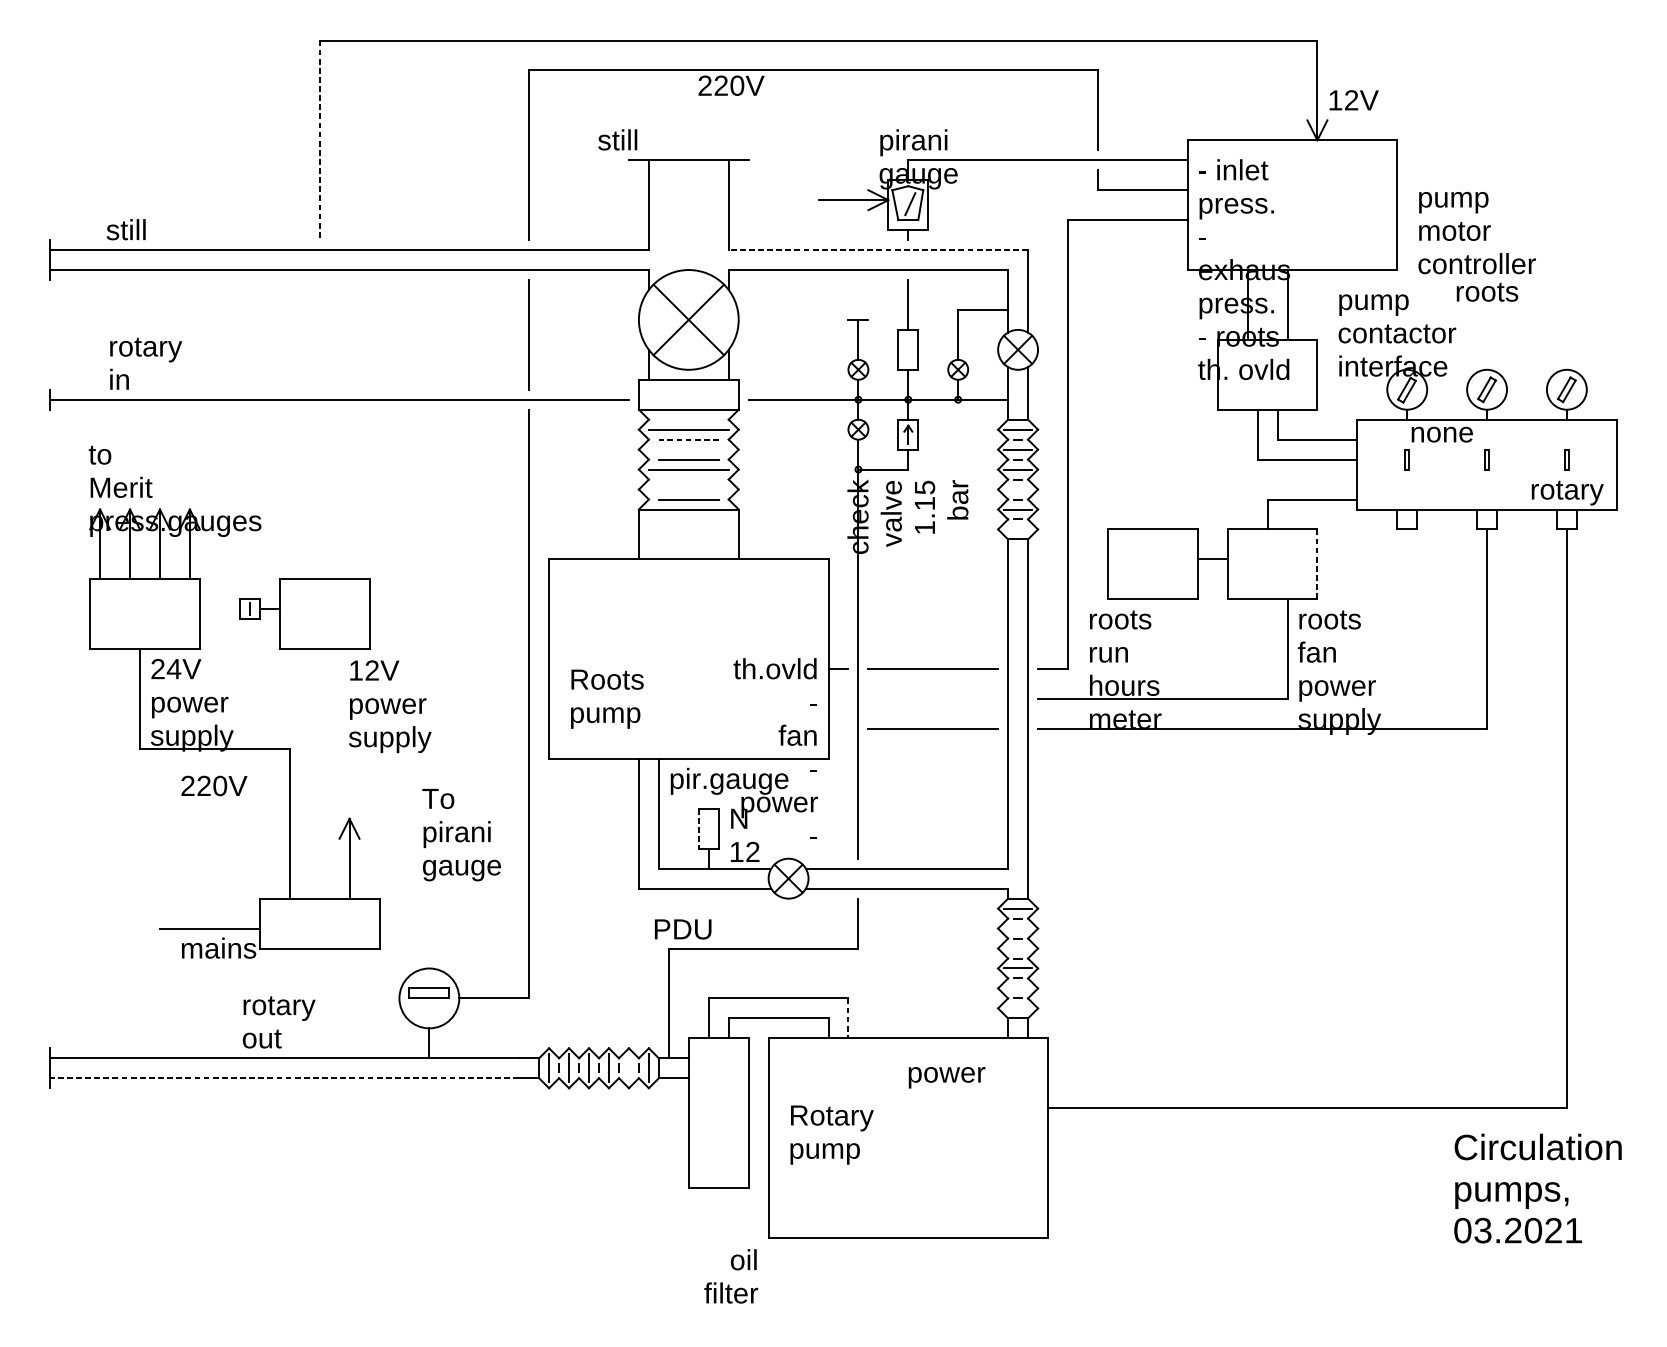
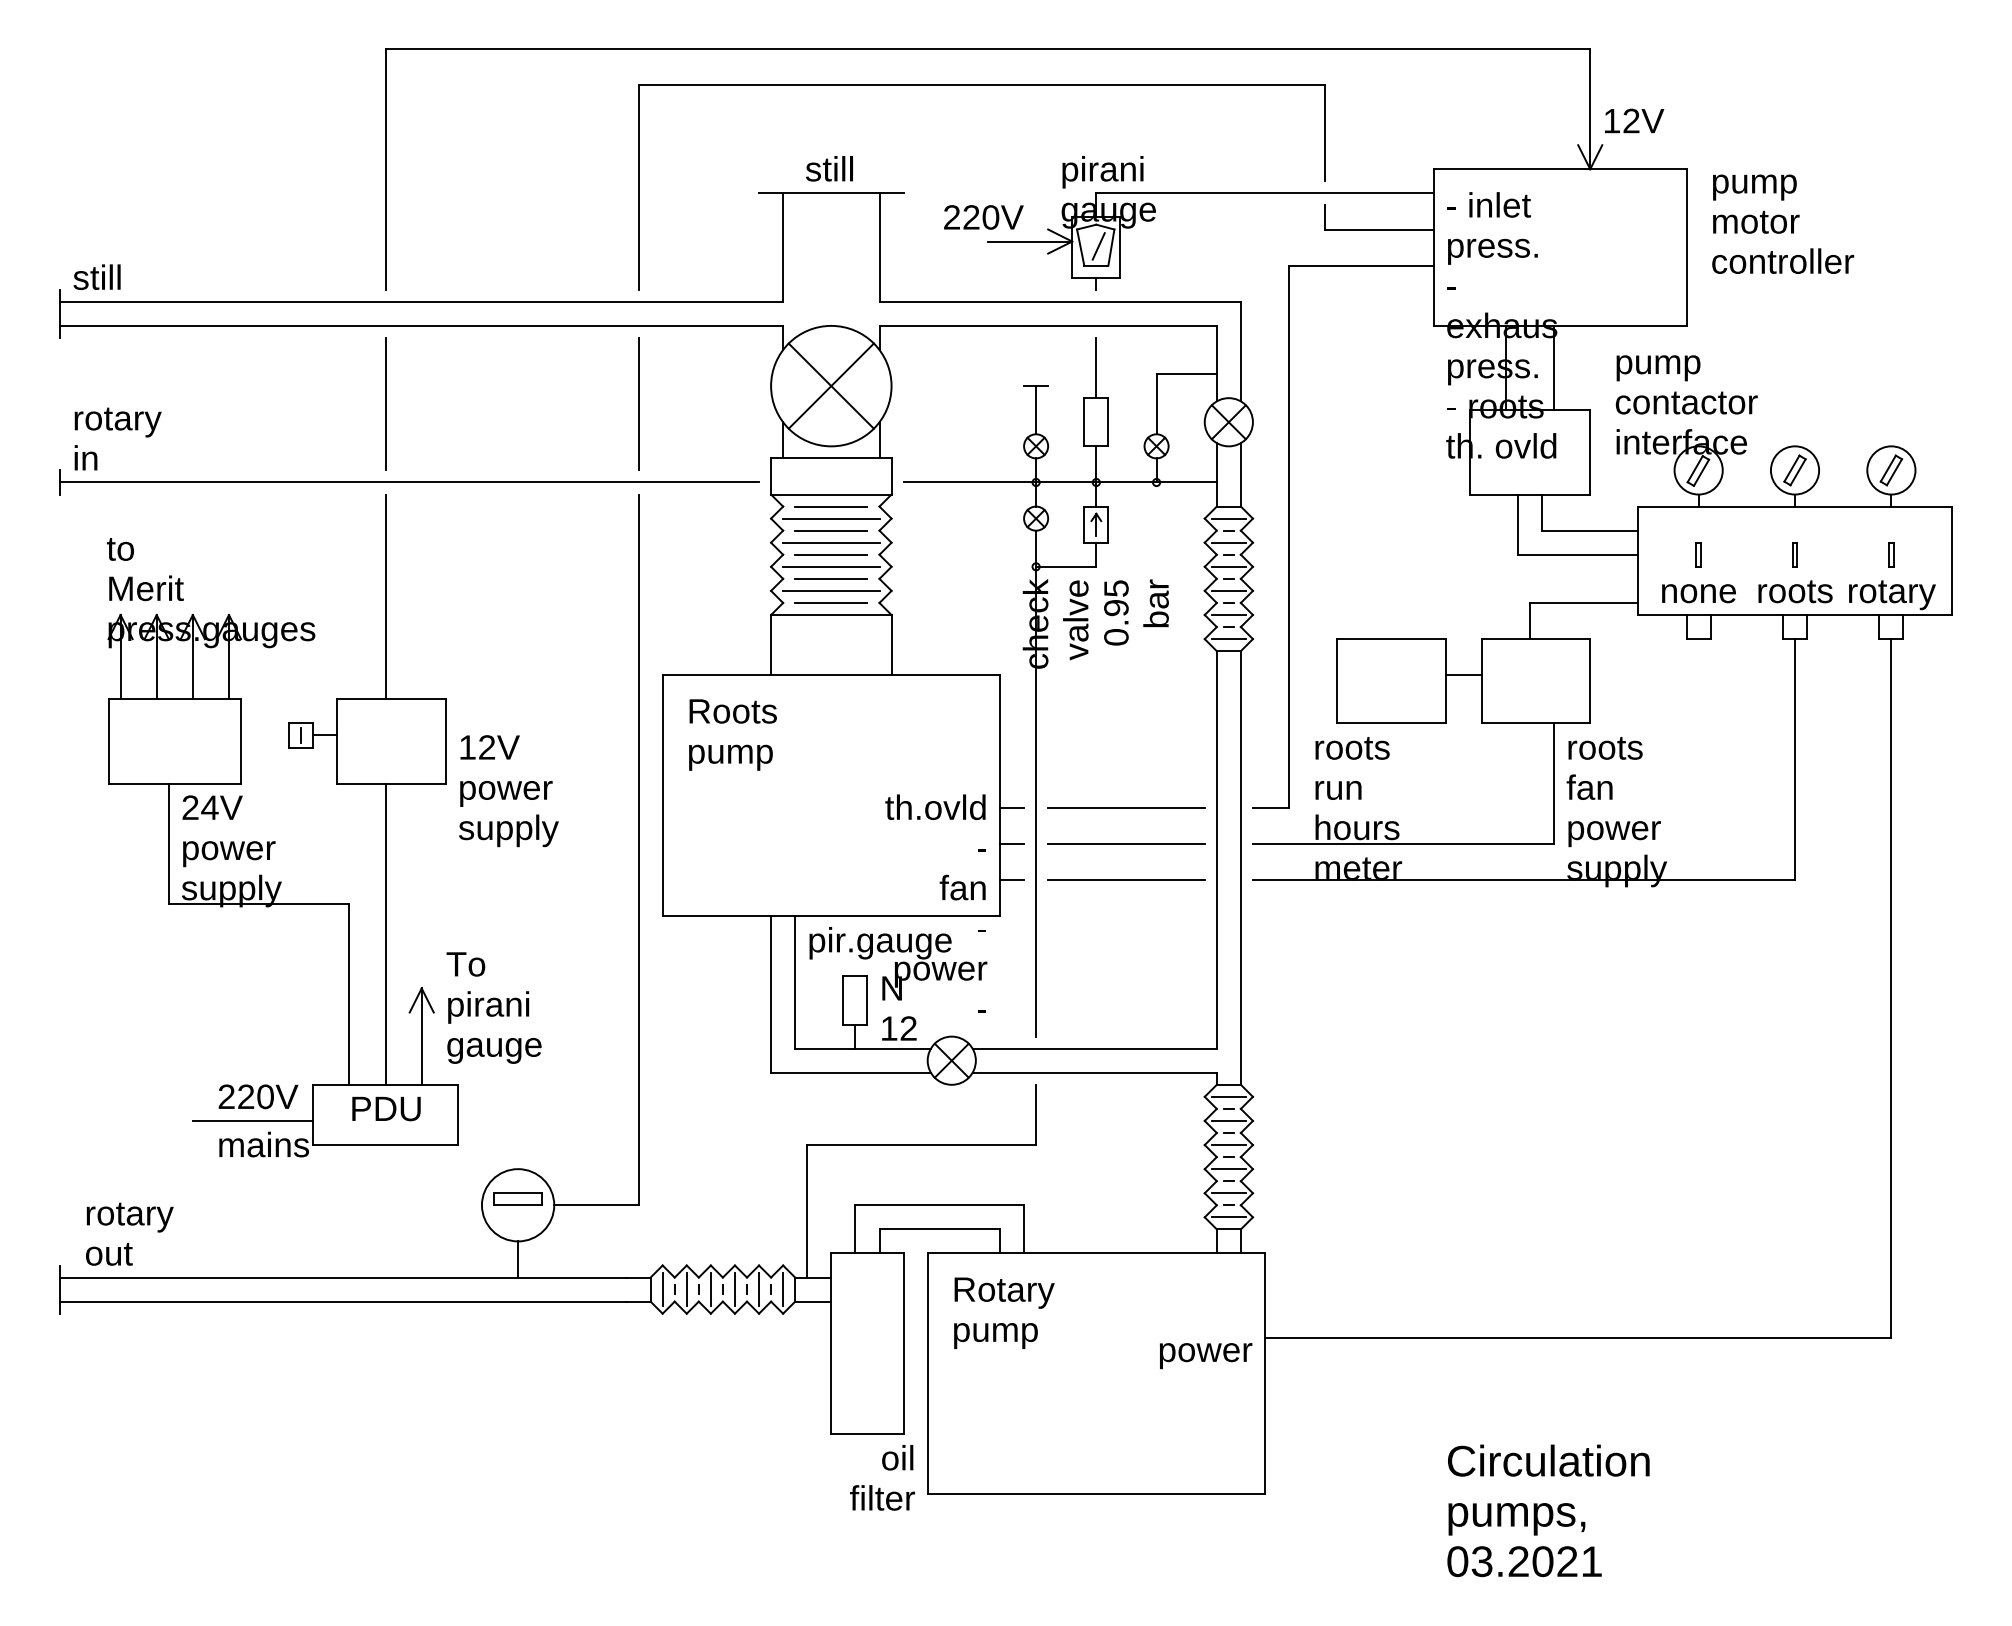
text: (731, 85) -> (983, 217), moved
text: (617, 139) -> (829, 168), moved
line: (319, 140) -> (385, 169), dashed -> solid
text: (125, 229) -> (96, 276), moved
text: (1477, 232) -> (1783, 223), moved
line: (878, 249) -> (1060, 301), dashed -> solid
text: (1487, 292) -> (1795, 591), moved
line: (319, 334) -> (385, 403), added
text: (145, 363) -> (117, 438), moved
line: (688, 419) -> (831, 506), added
text: (1441, 434) -> (1698, 593), moved
line: (688, 439) -> (830, 530), dashed -> solid
line: (688, 449) -> (831, 542), added
line: (688, 479) -> (831, 578), added
line: (688, 489) -> (831, 590), added
line: (1017, 489) -> (1228, 590), added
line: (319, 494) -> (385, 596), added
text: (925, 515) -> (1116, 622), 1.15 -> 0.95
line: (1017, 529) -> (1228, 639), added
line: (1317, 564) -> (1590, 681), dashed -> solid
text: (606, 698) -> (732, 734), moved
line: (838, 698) -> (1011, 843), added
line: (933, 698) -> (1126, 843), added
text: (389, 707) -> (508, 791), moved
line: (838, 729) -> (1011, 880), added
line: (319, 773) -> (385, 933), added
text: (214, 785) -> (258, 1096), moved
line: (698, 828) -> (843, 1000), dashed -> solid
part: (461, 834) -> (493, 1007), moved
line: (1017, 928) -> (1228, 1120), added
text: (683, 929) -> (386, 1108), moved
line: (1017, 948) -> (1228, 1145), added
line: (1017, 988) -> (1228, 1193), added
line: (1017, 1008) -> (1228, 1217), added
line: (848, 1018) -> (1024, 1229), dashed -> solid
text: (278, 1021) -> (129, 1233), moved
line: (629, 1068) -> (759, 1289), added
line: (283, 1078) -> (342, 1301), dashed -> solid
text: (947, 1078) -> (1206, 1356), moved
text: (832, 1134) -> (1004, 1312), moved
text: (1537, 1188) -> (1548, 1510), moved
text: (731, 1276) -> (882, 1477), moved

